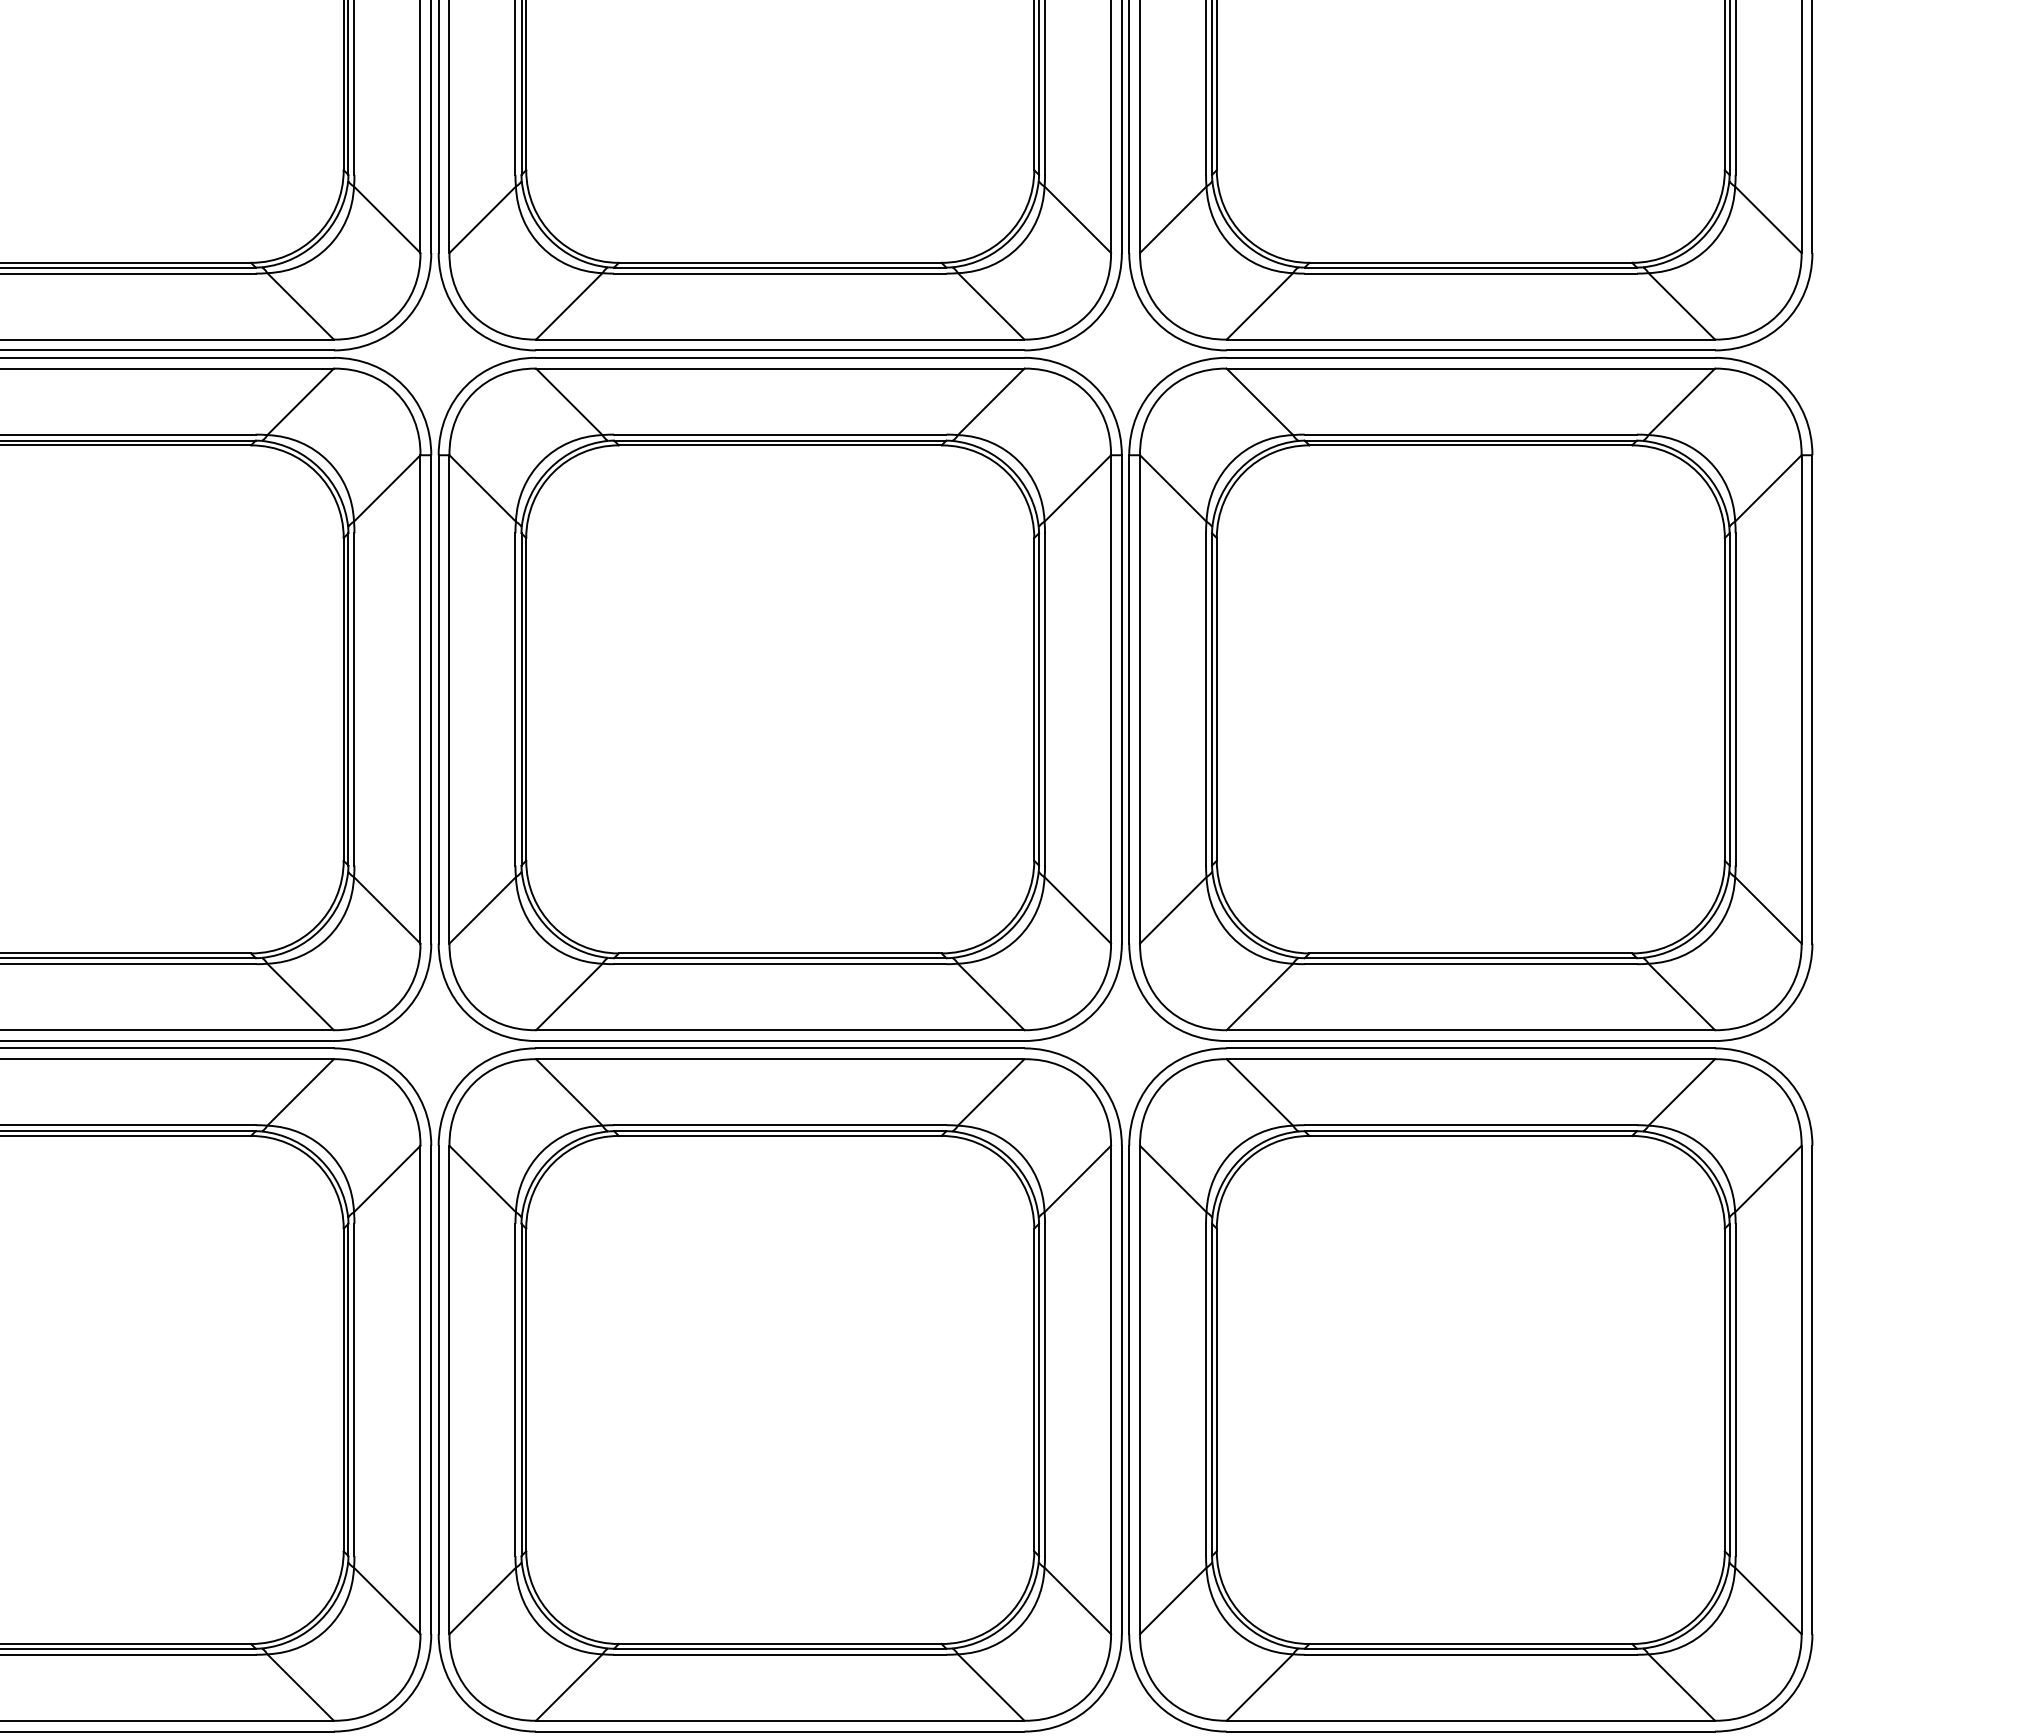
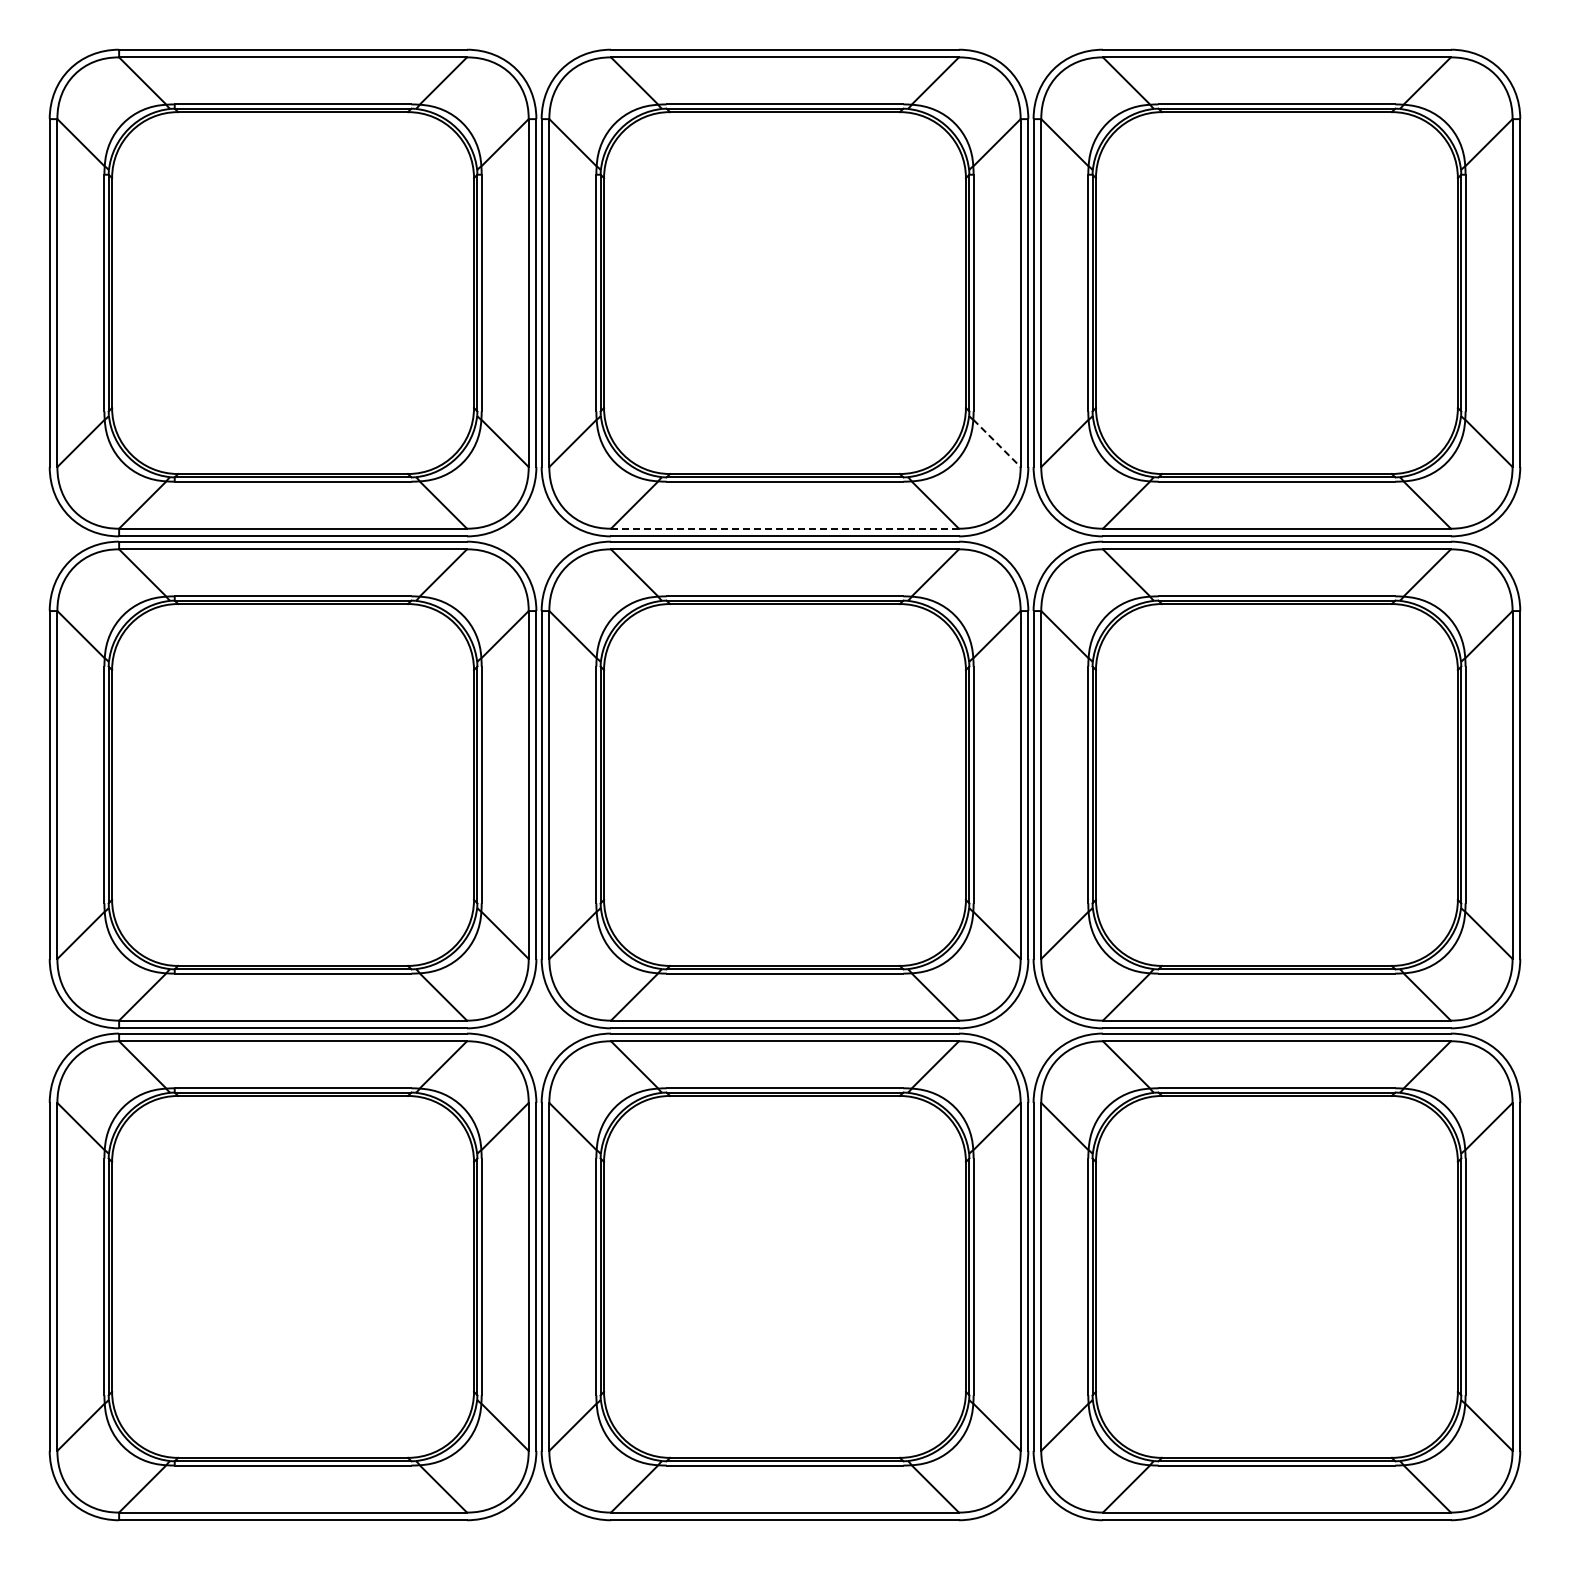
line: (1078, 220) -> (997, 443), solid -> dashed
line: (779, 339) -> (784, 528), solid -> dashed

